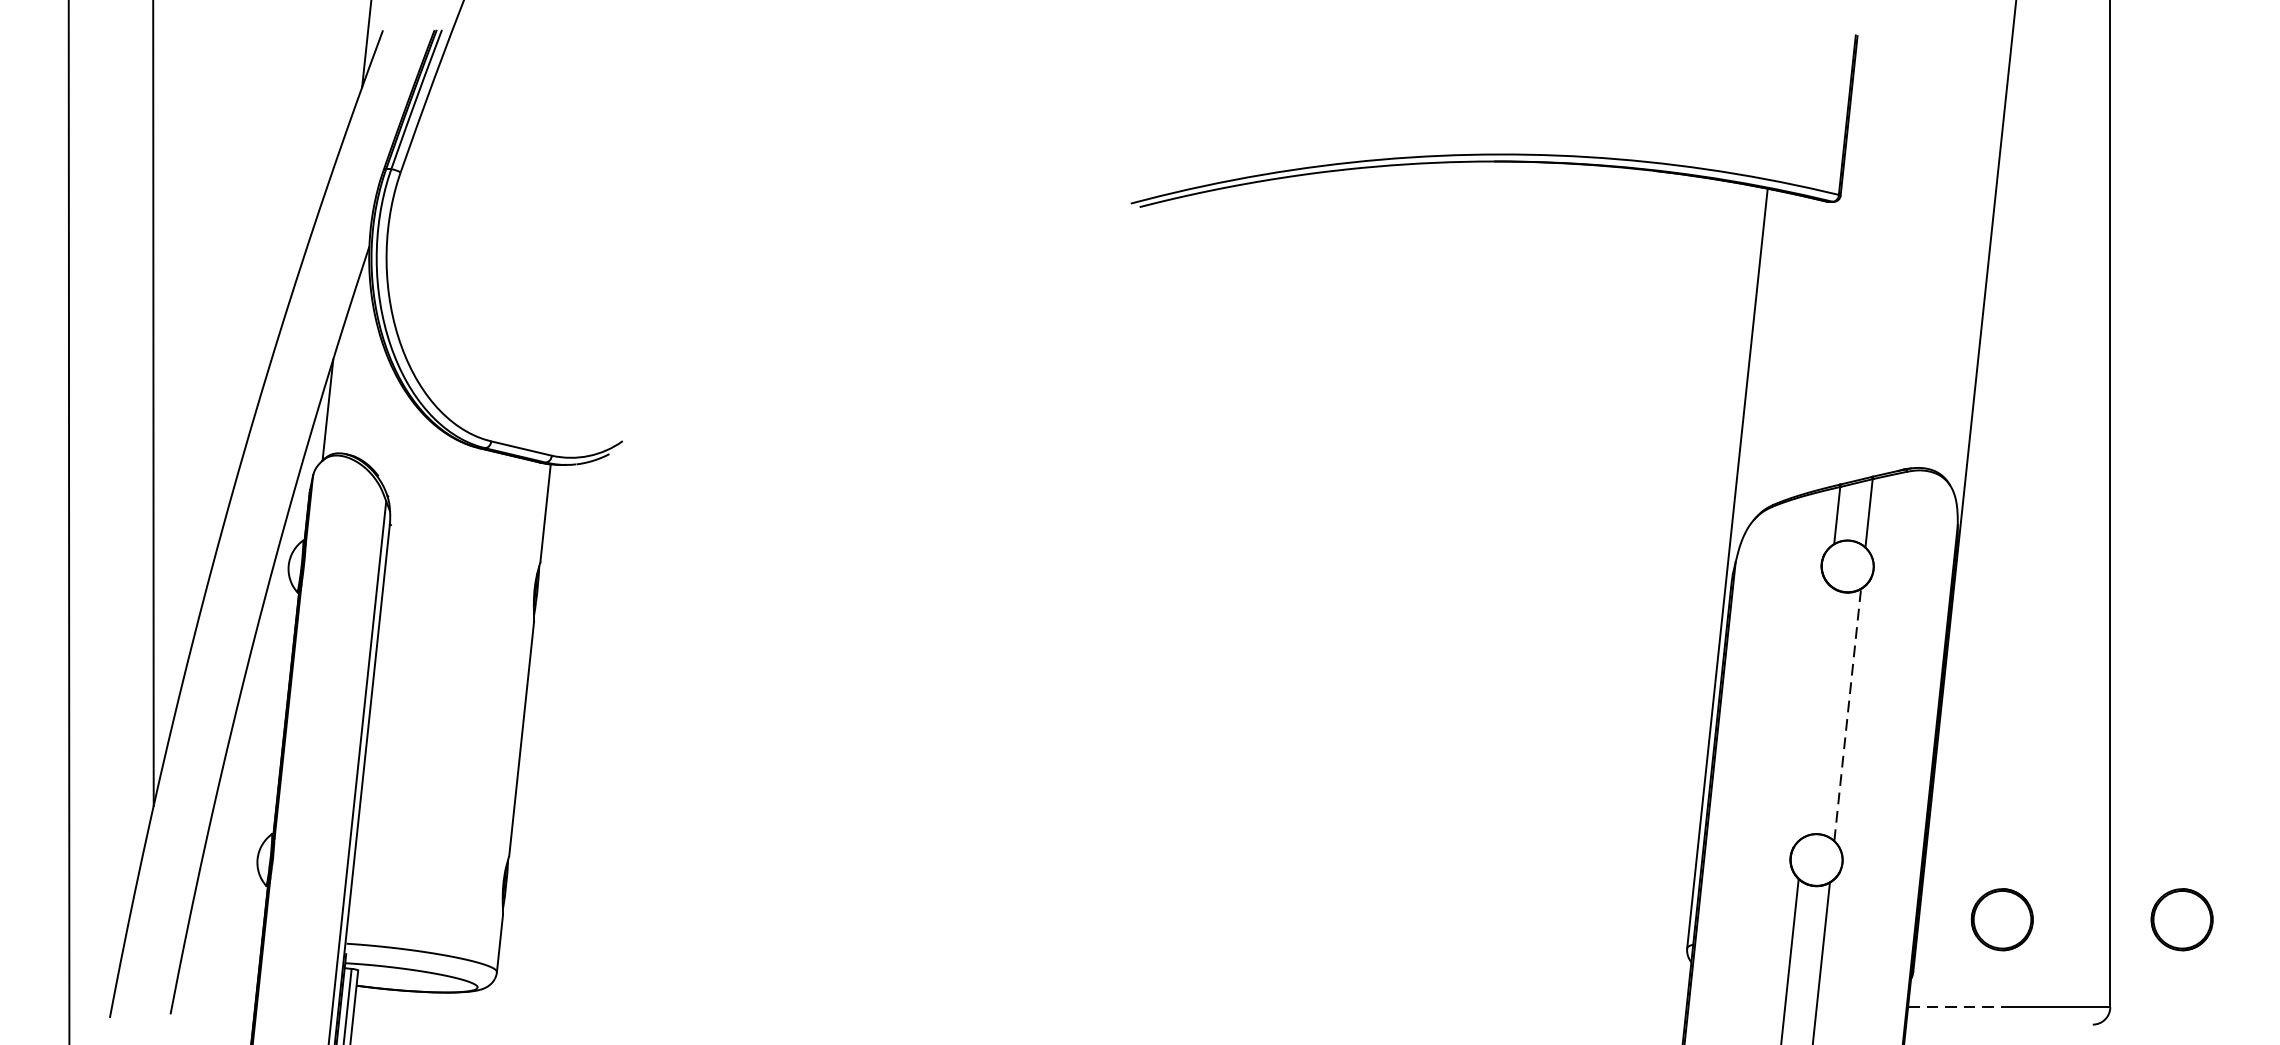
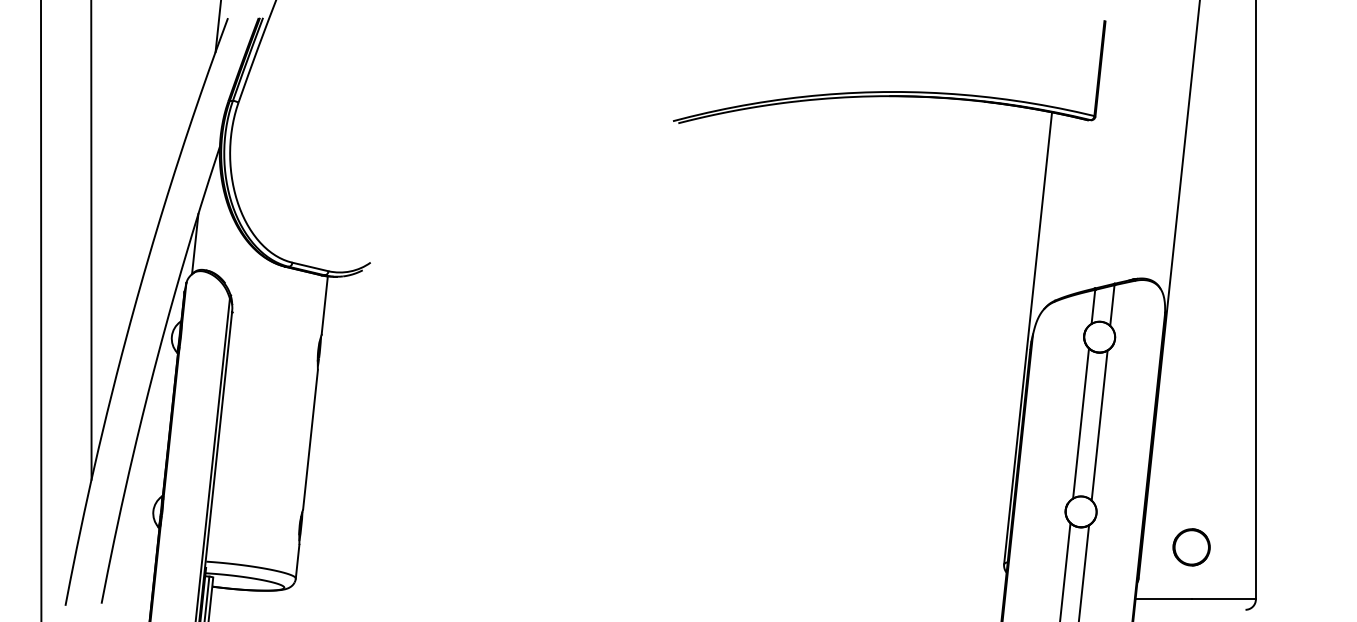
line: (1817, 711) -> (1081, 423), added
line: (1847, 714) -> (1099, 425), dashed -> solid
part: (2181, 919) -> (1298, 547), removed
line: (1956, 1007) -> (1164, 599), dashed -> solid

